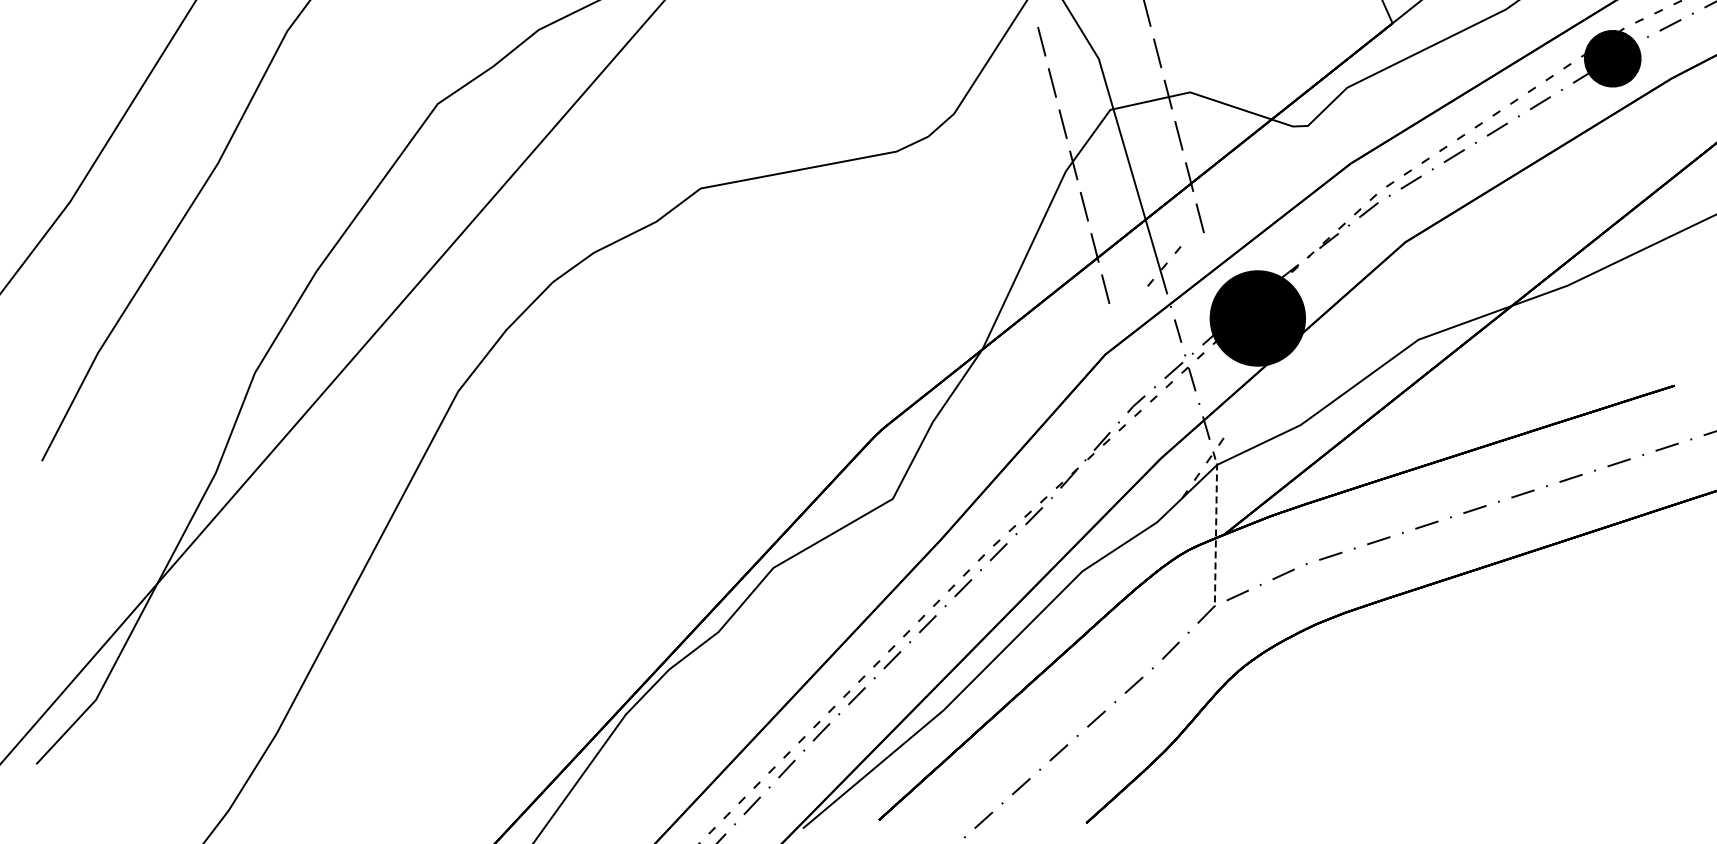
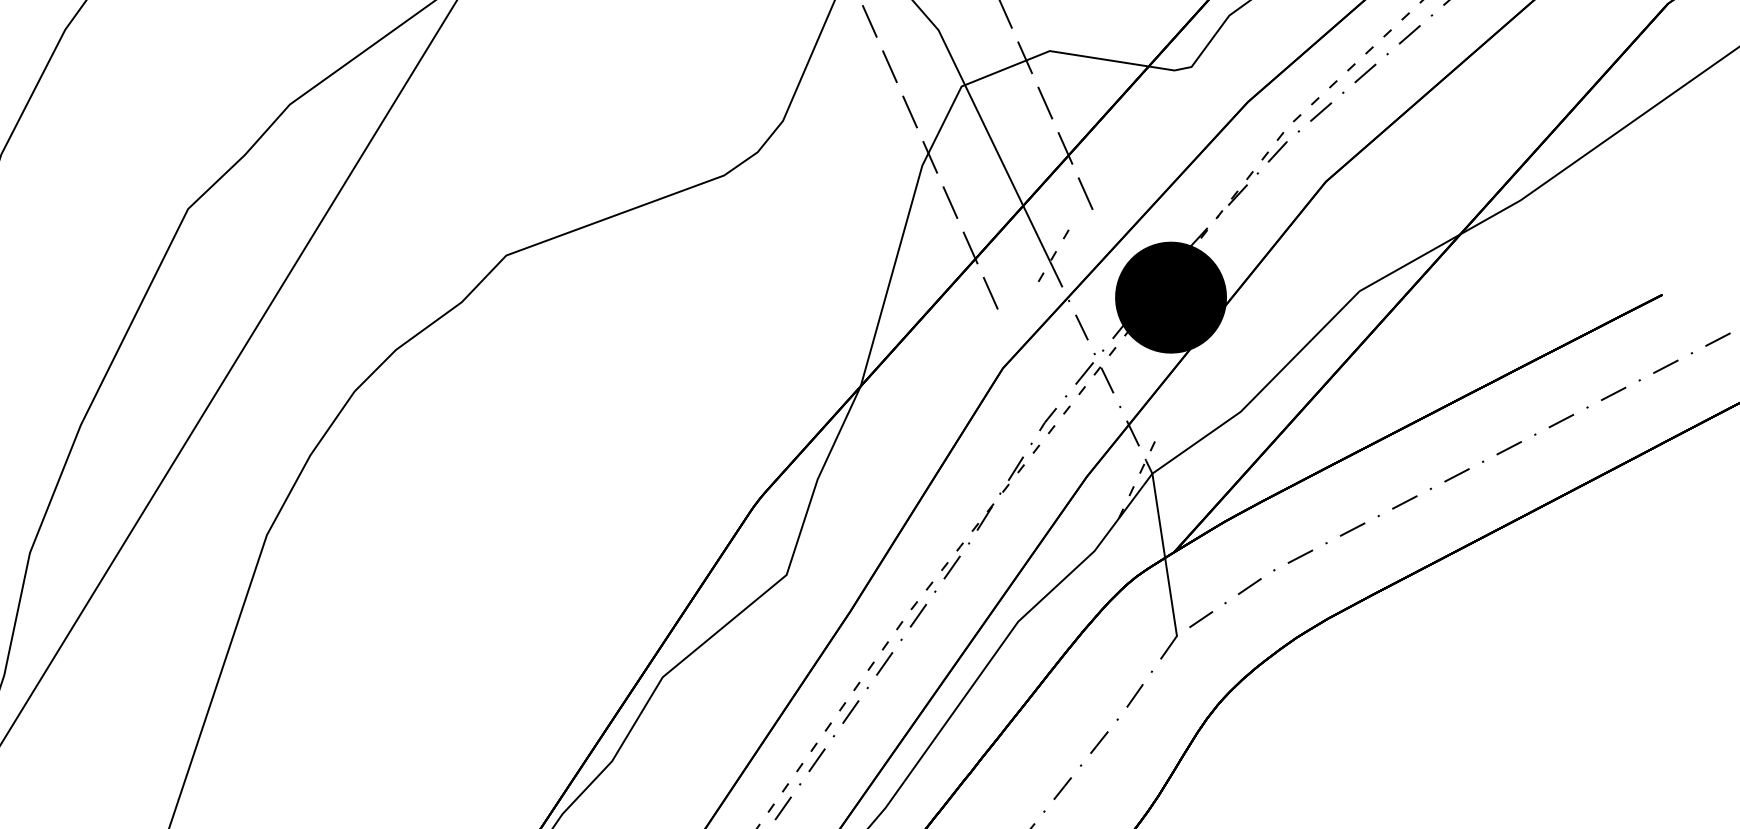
line: (1216, 528) -> (1163, 546), dashed -> solid

